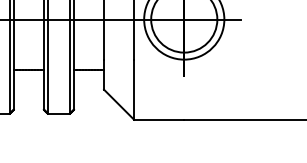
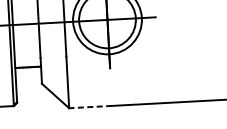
line: (158, 119) -> (90, 106), solid -> dashed

